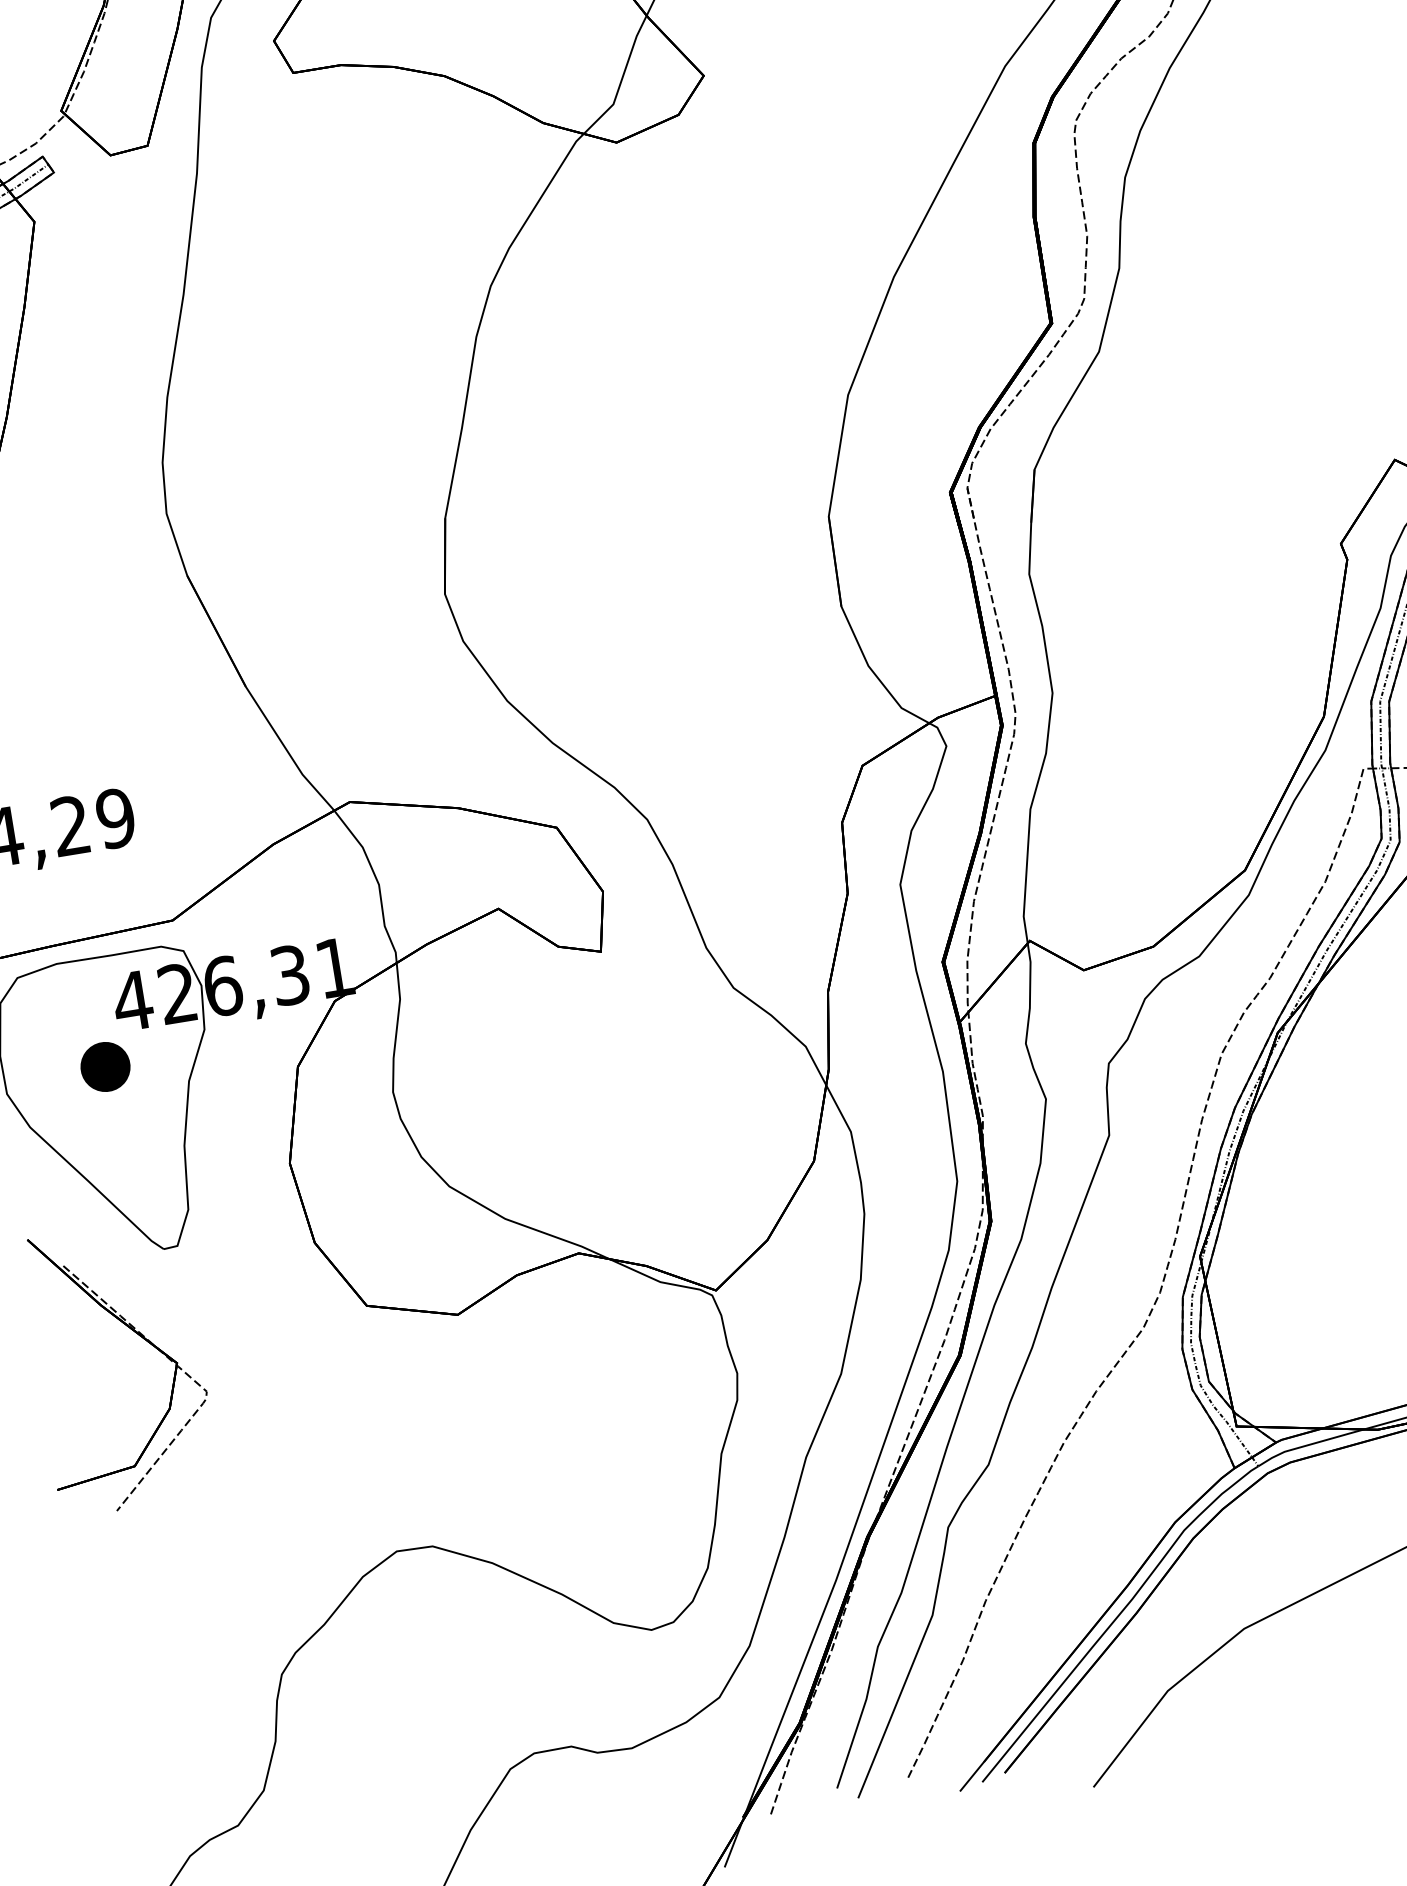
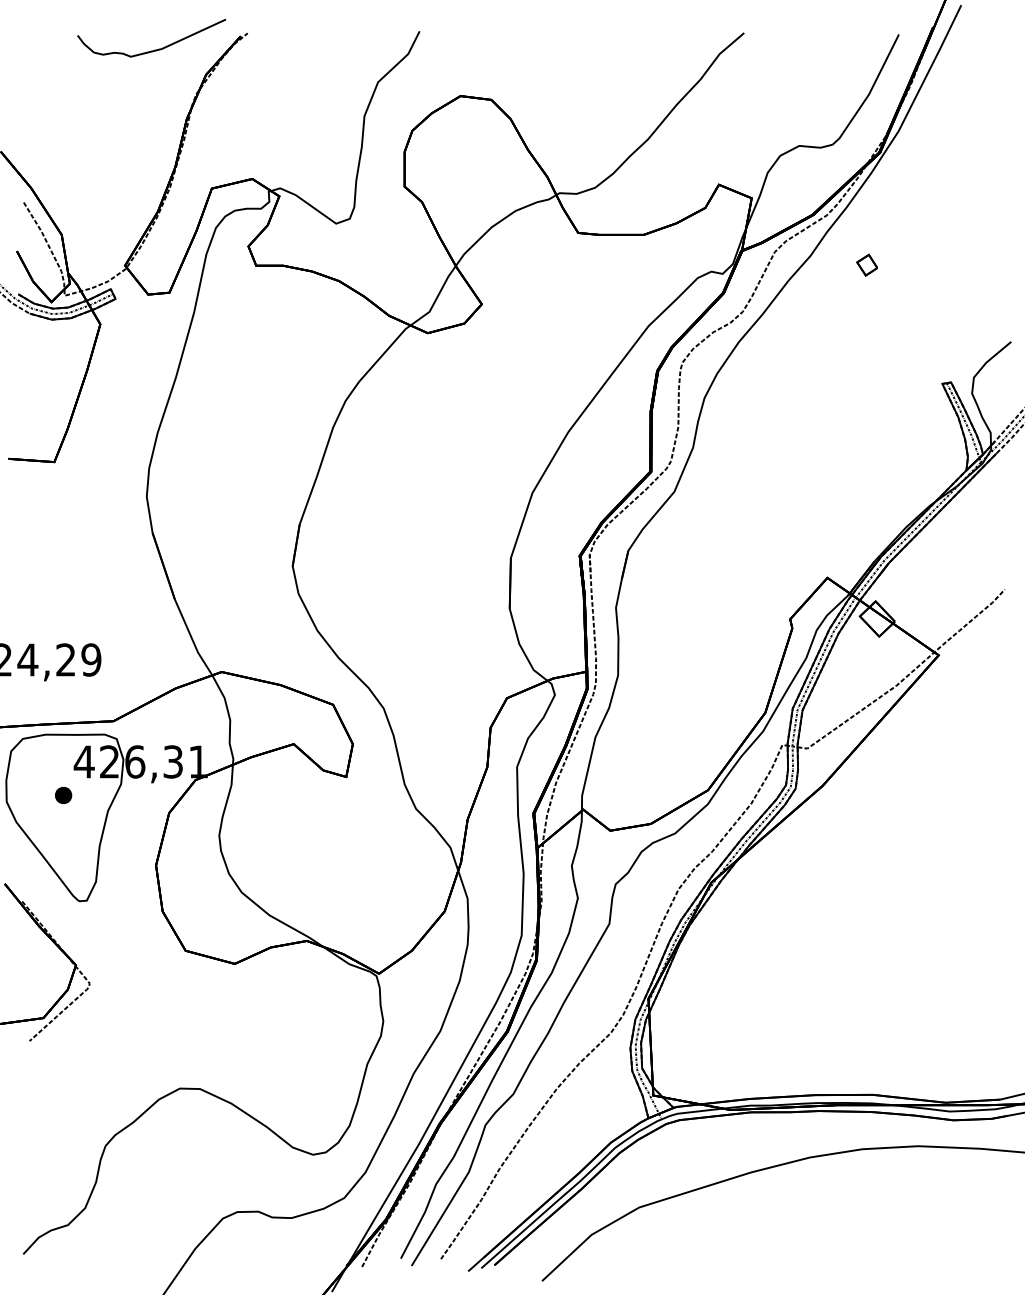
part: (105, 1064) -> (63, 794), size x0.62

